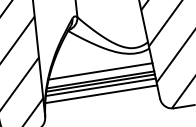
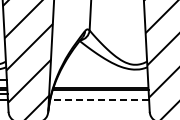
line: (100, 71) -> (102, 80), removed
line: (100, 87) -> (99, 94), removed
line: (101, 94) -> (99, 100), solid -> dashed

